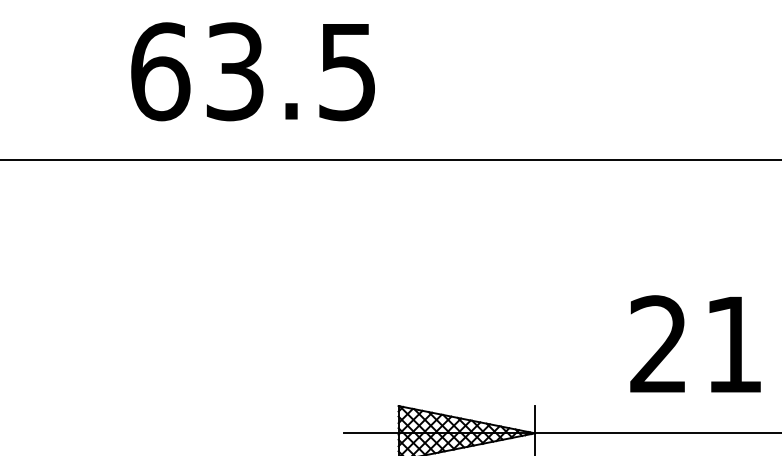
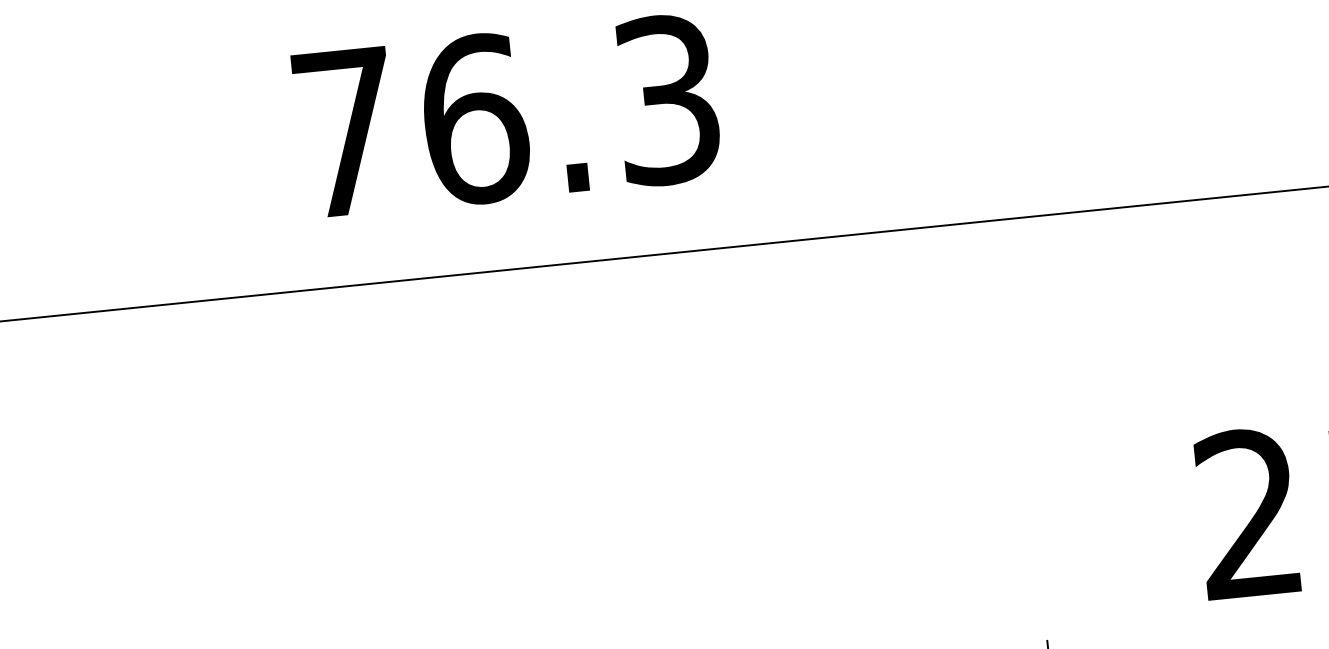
text: (253, 71) -> (505, 115), 63.5 -> 76.3

